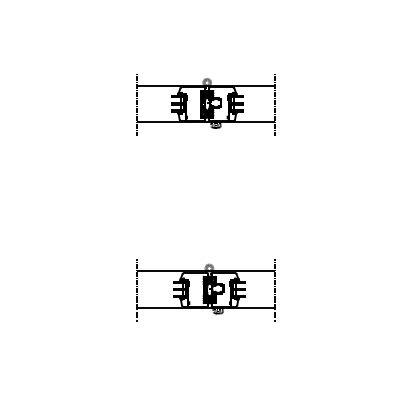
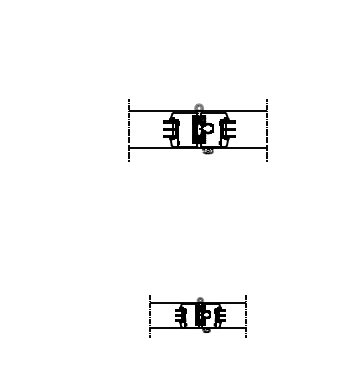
part: (205, 290) -> (197, 316), size x0.7

